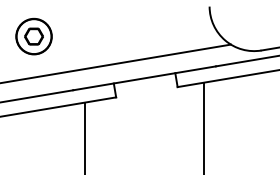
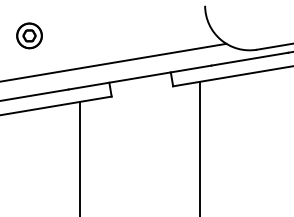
part: (33, 36) -> (29, 35), size x0.7

